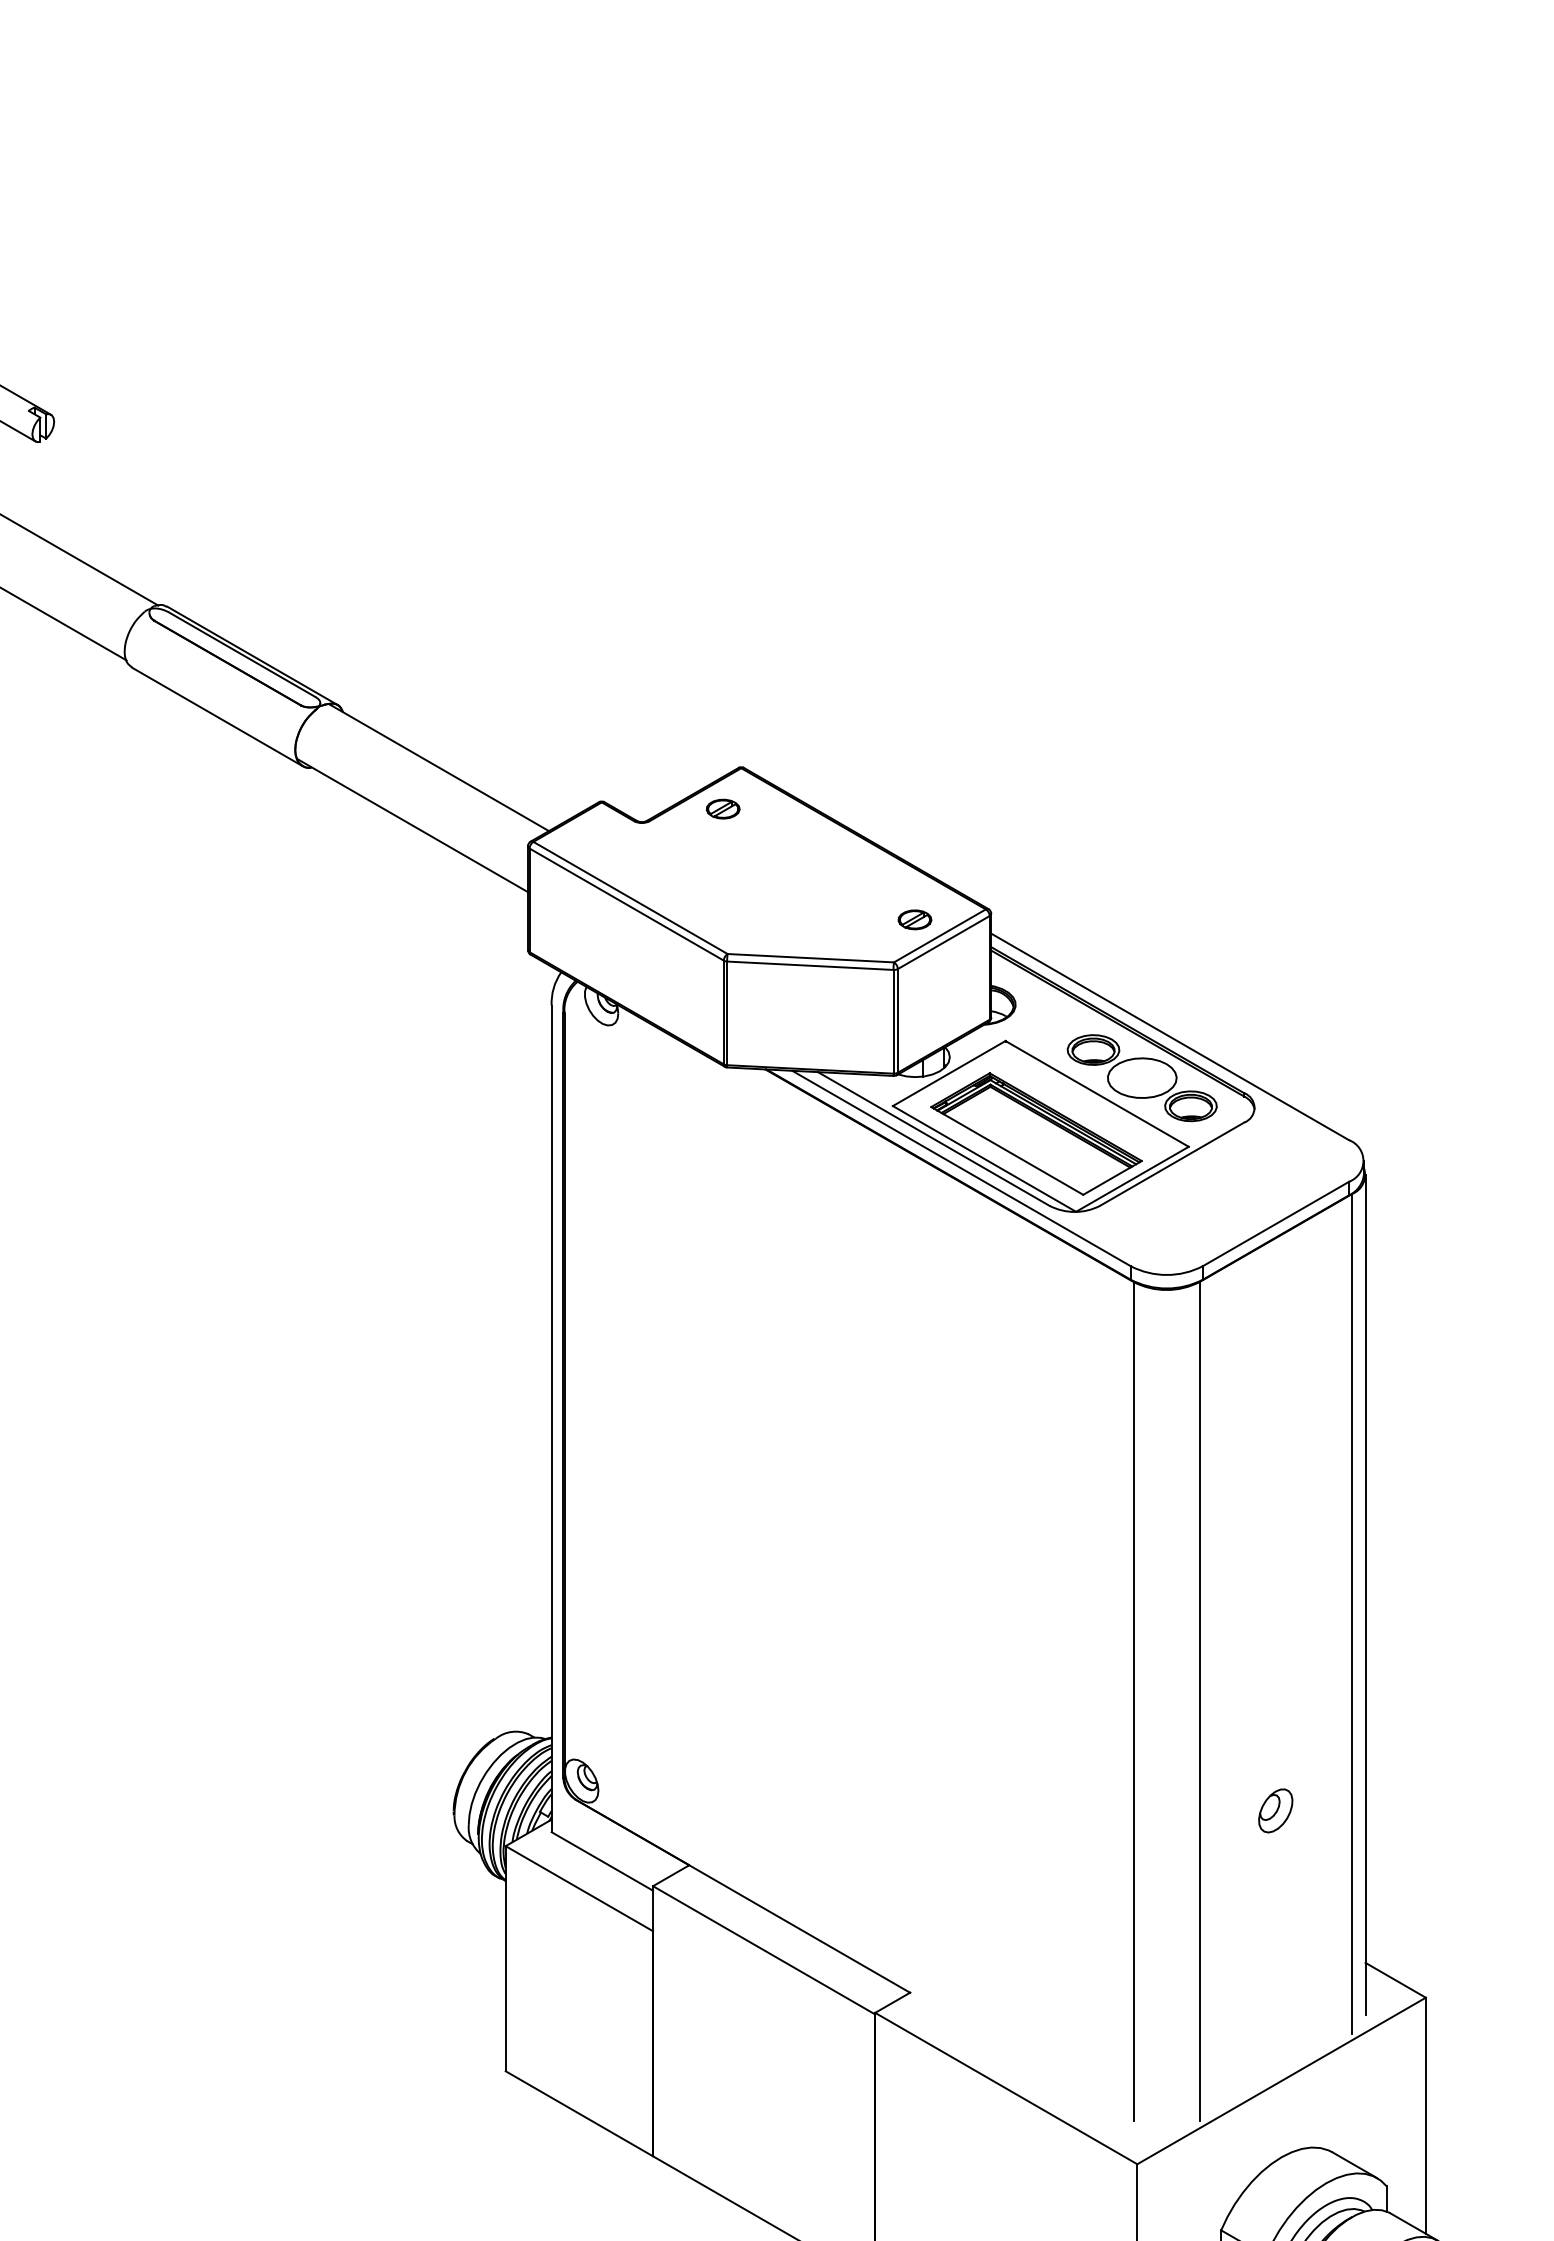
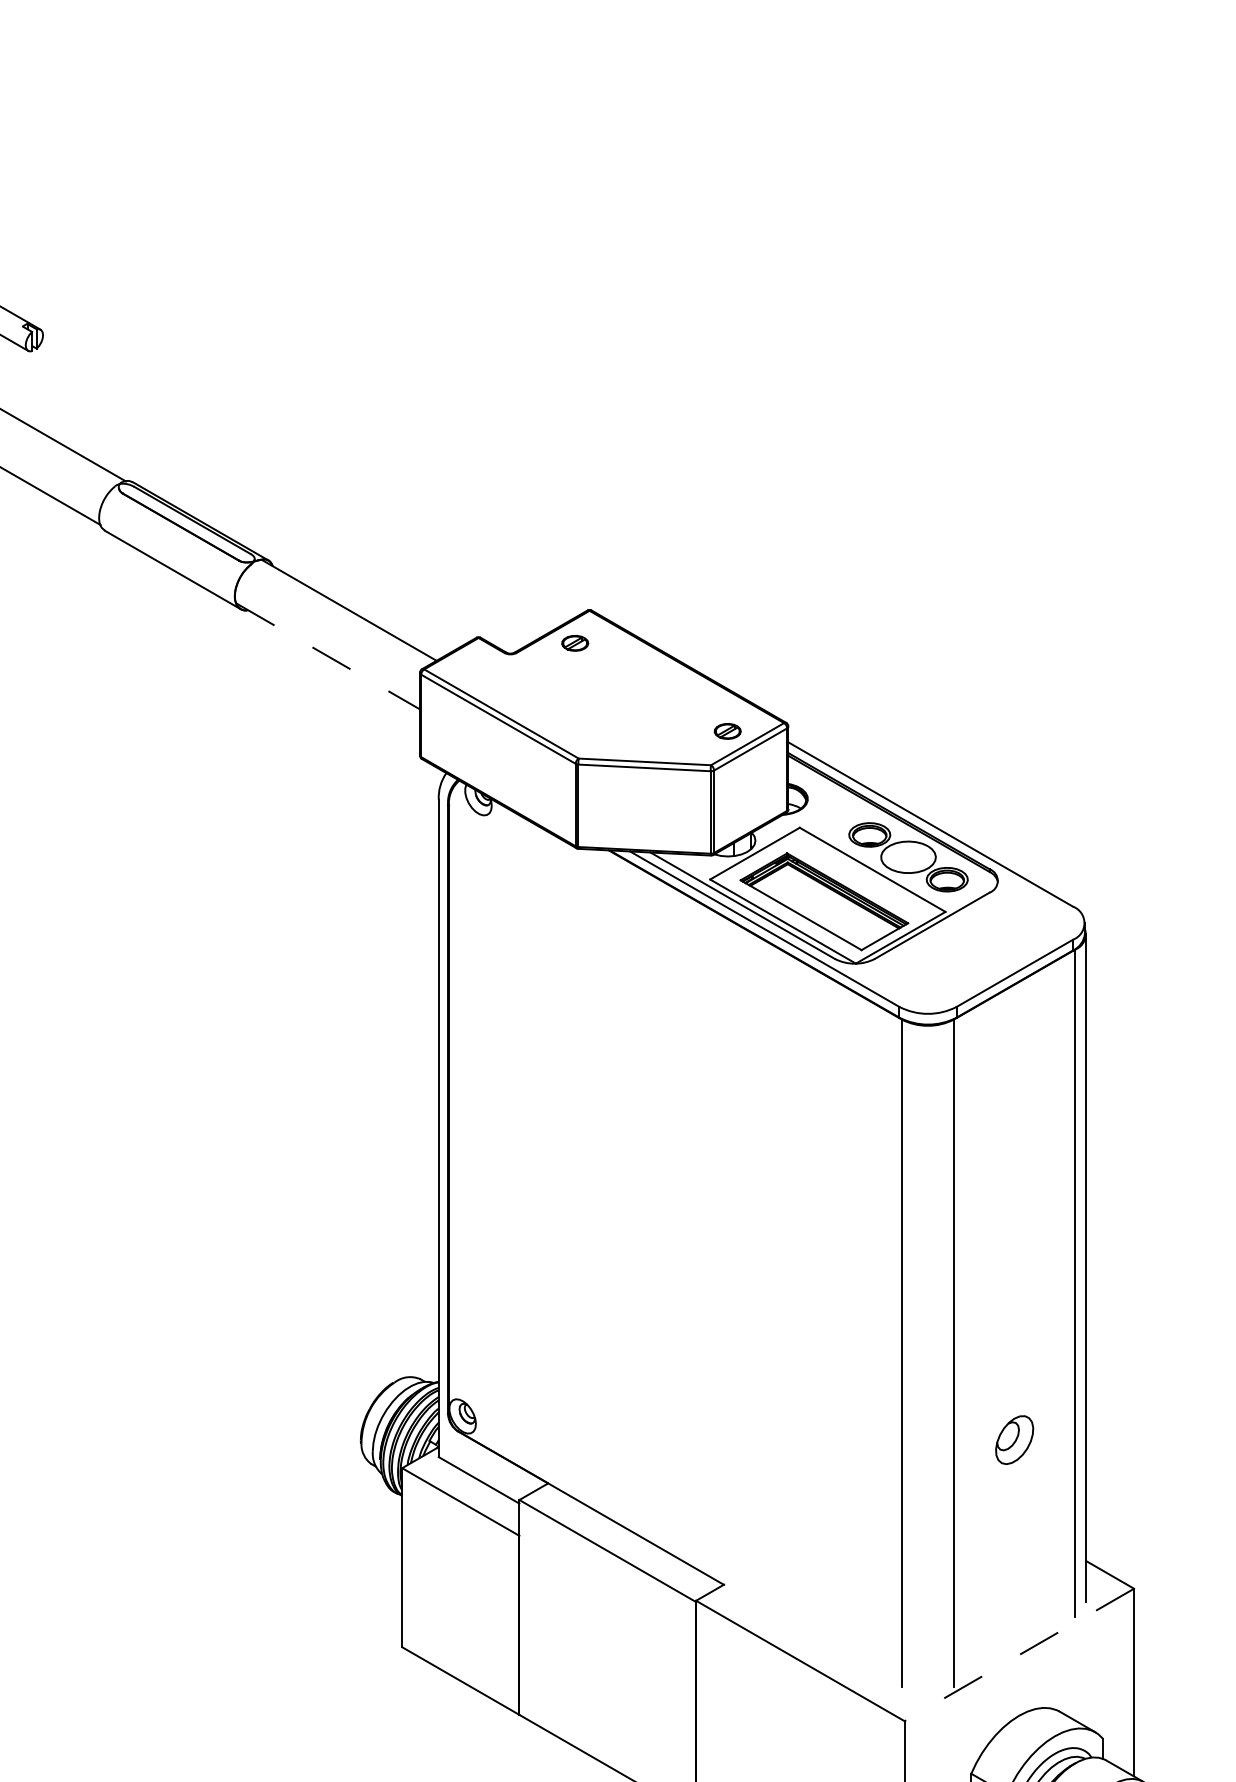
line: (413, 825) -> (328, 656), solid -> dashed
part: (1275, 1810) -> (1014, 1439), size x1.4
line: (1281, 2080) -> (1019, 1654), solid -> dashed

